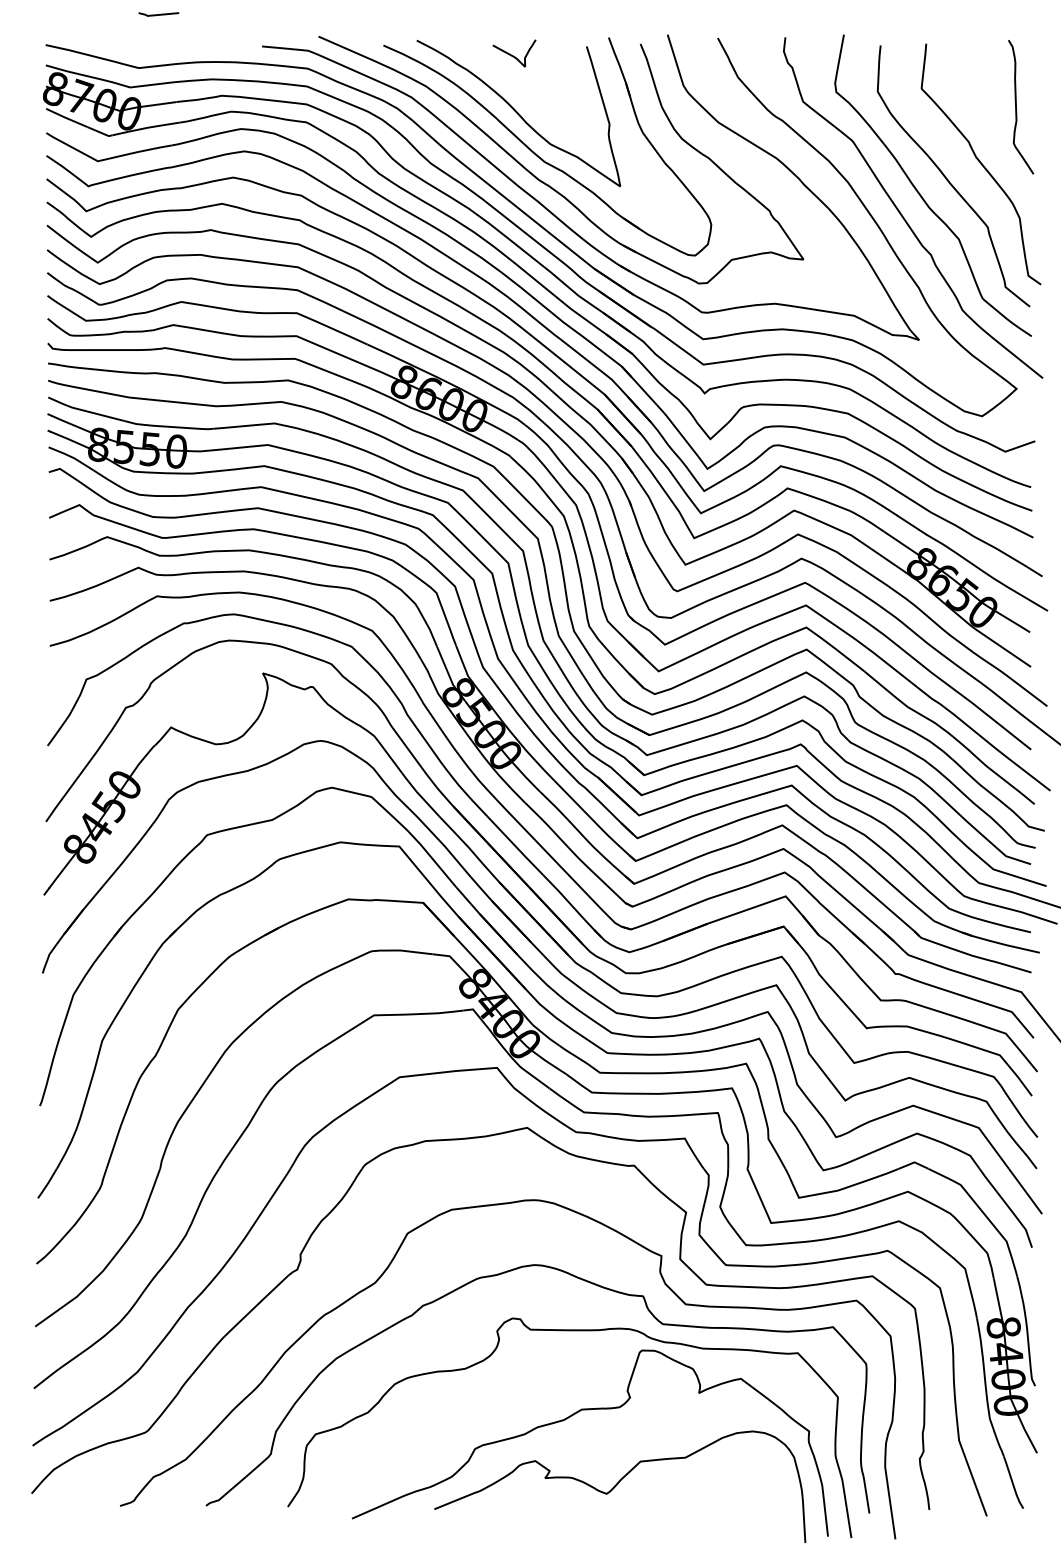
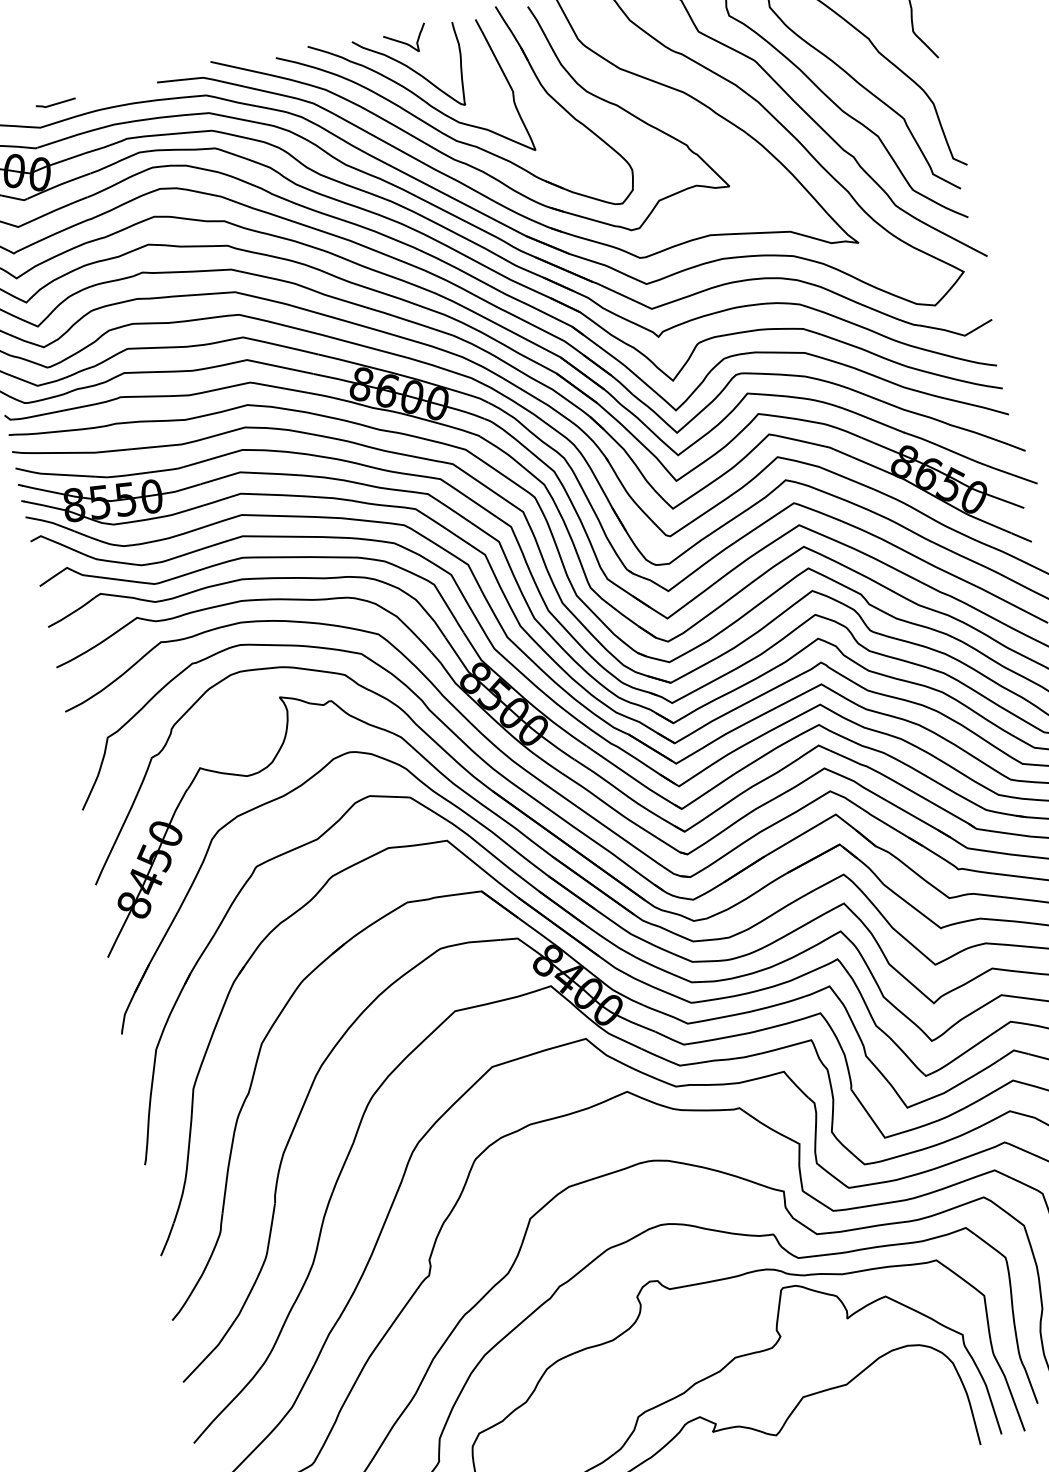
line: (158, 14) -> (55, 103), moved
curve: (514, 84) -> (412, 70), added

